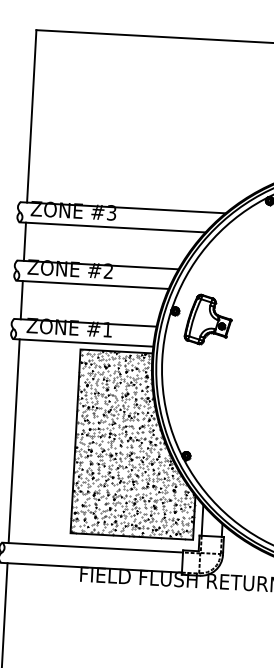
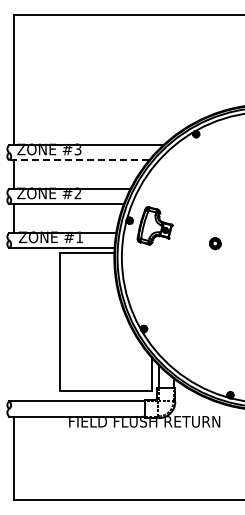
line: (112, 227) -> (79, 160), solid -> dashed
line: (14, 440) -> (14, 324), removed
hatch: (137, 444) -> (106, 322), removed

